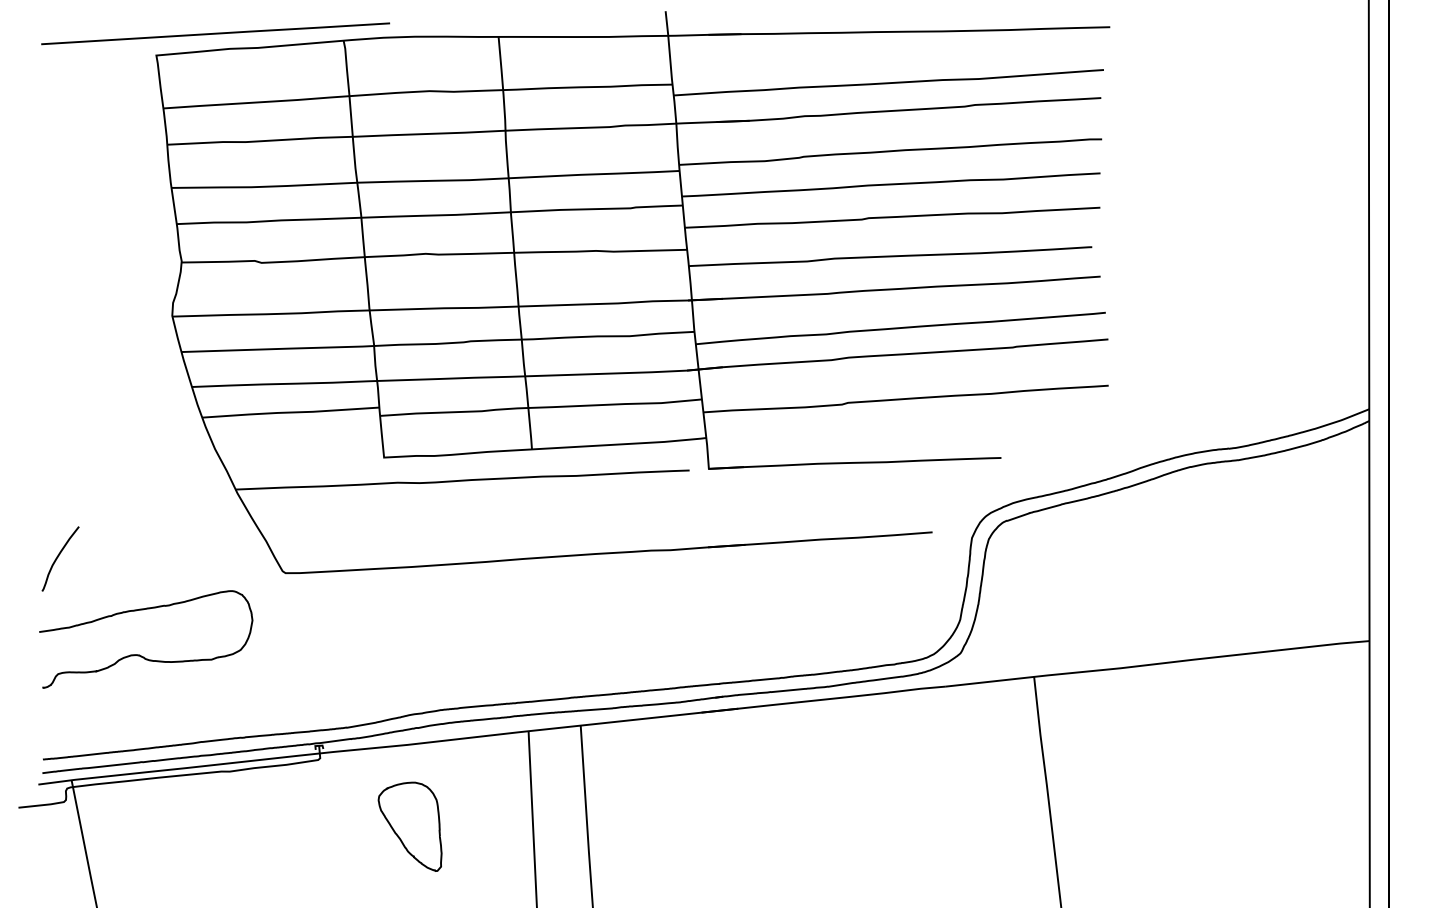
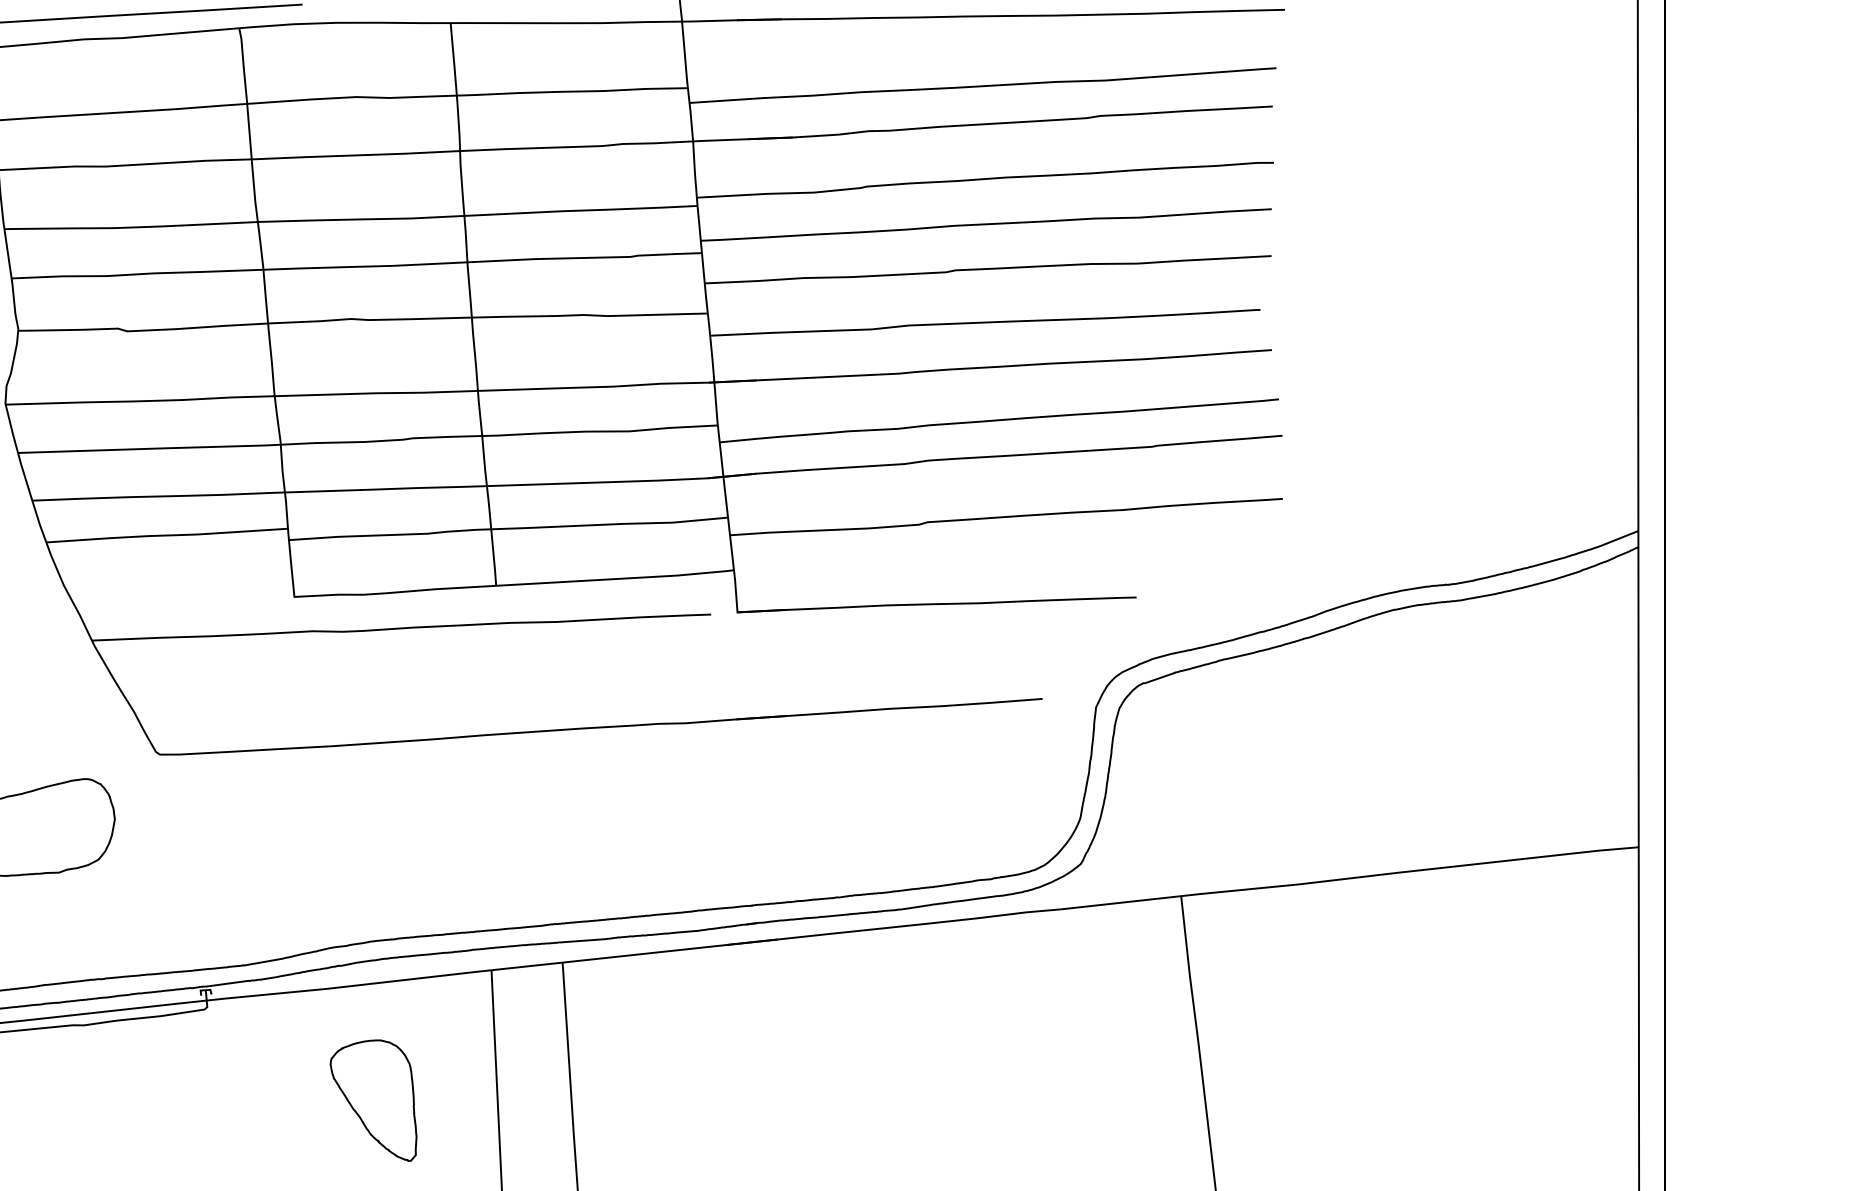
part: (409, 826) -> (372, 1100), moved

